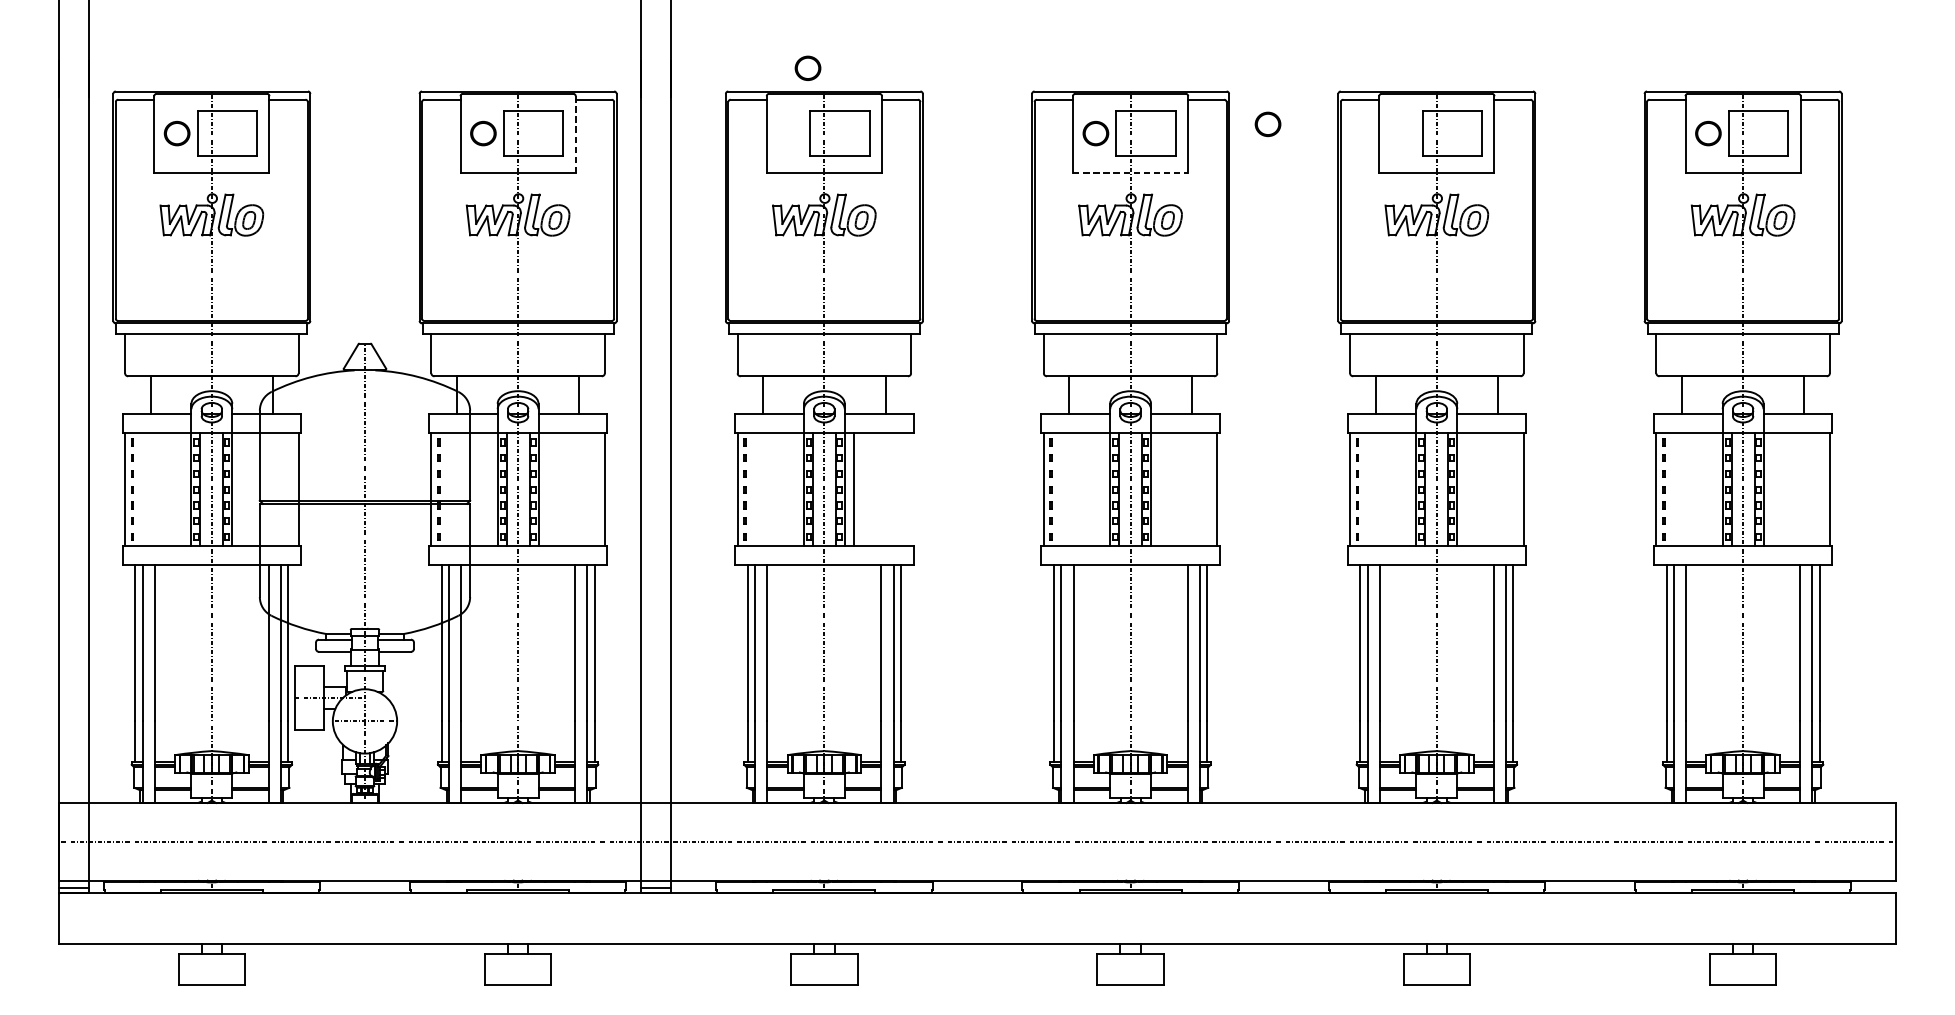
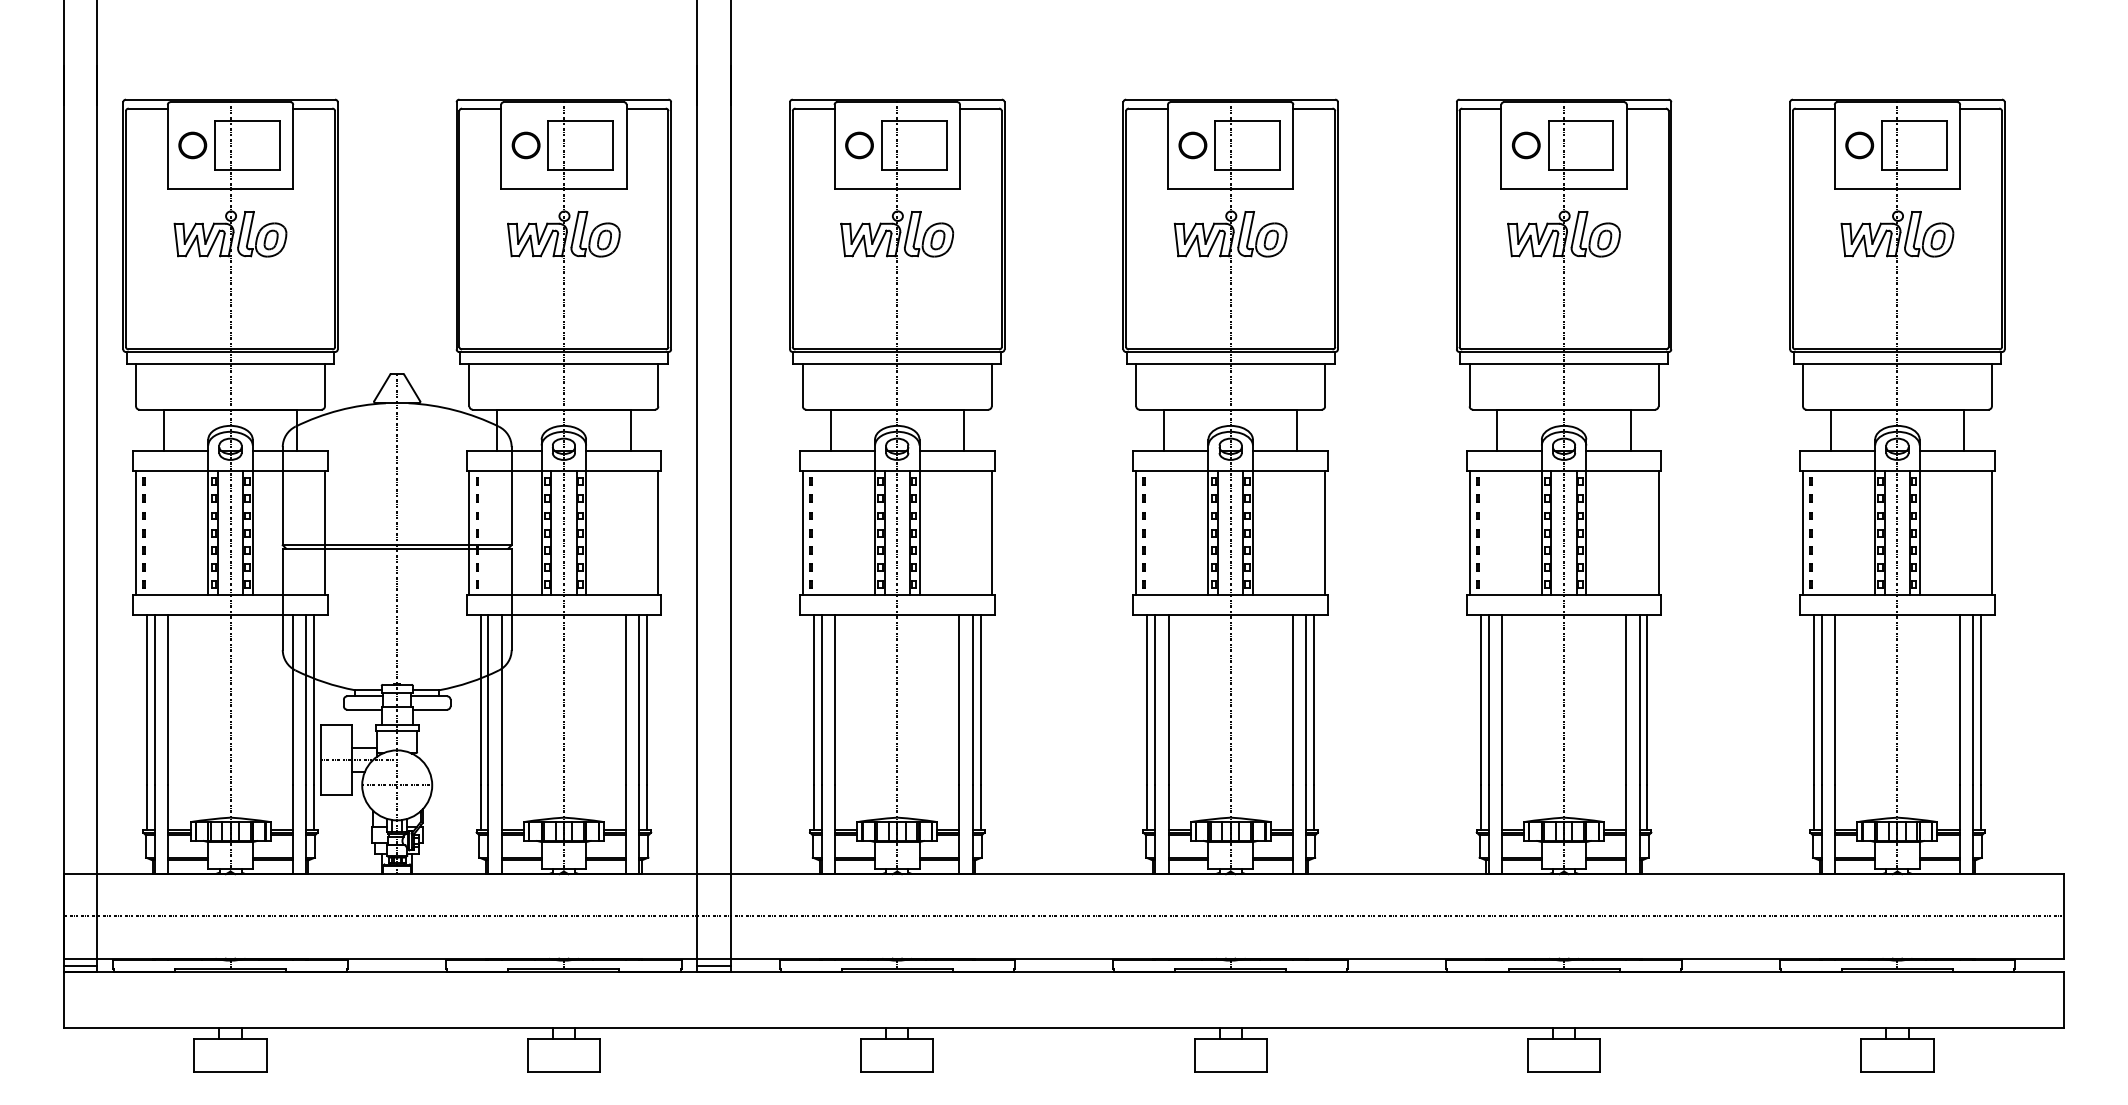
part: (808, 68) -> (859, 145), moved
part: (1267, 124) -> (1525, 145), moved
line: (575, 134) -> (626, 146), dashed -> solid
line: (1130, 173) -> (1230, 188), dashed -> solid
line: (853, 489) -> (991, 532), moved

